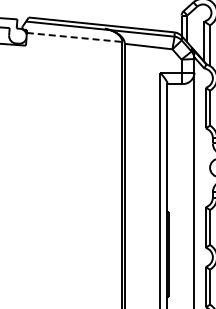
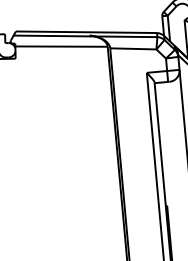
line: (74, 37) -> (61, 46), dashed -> solid

